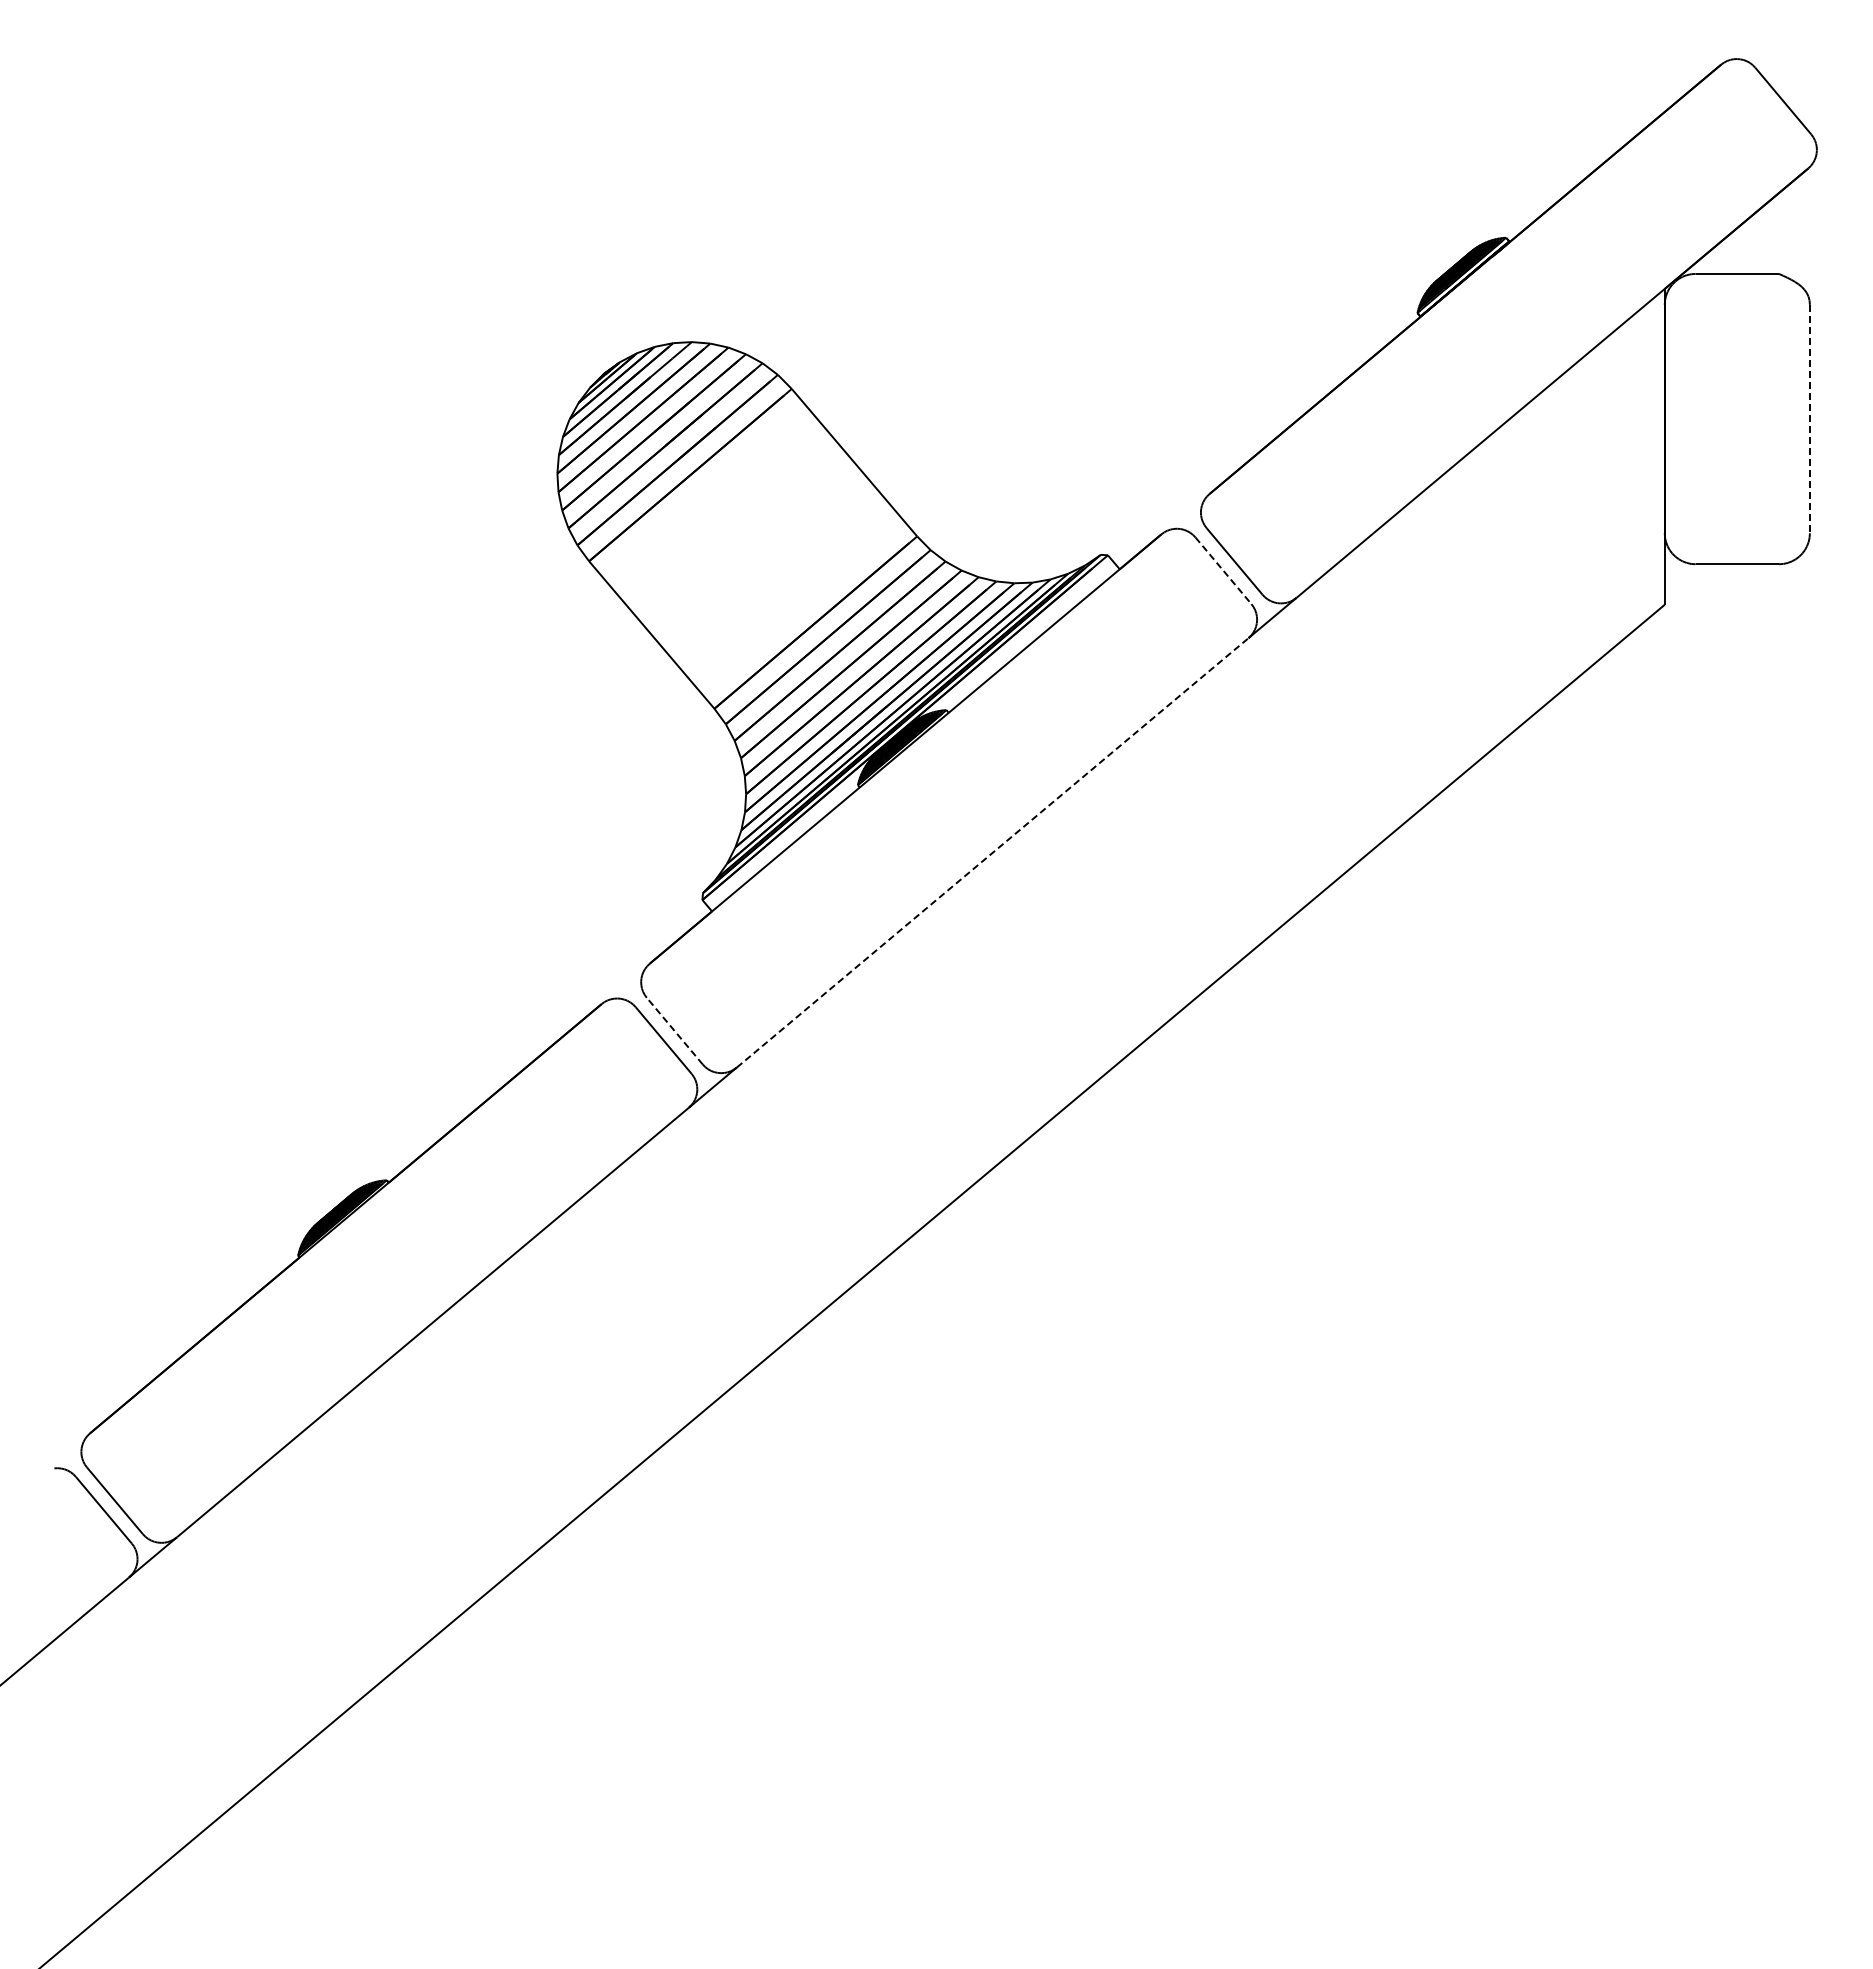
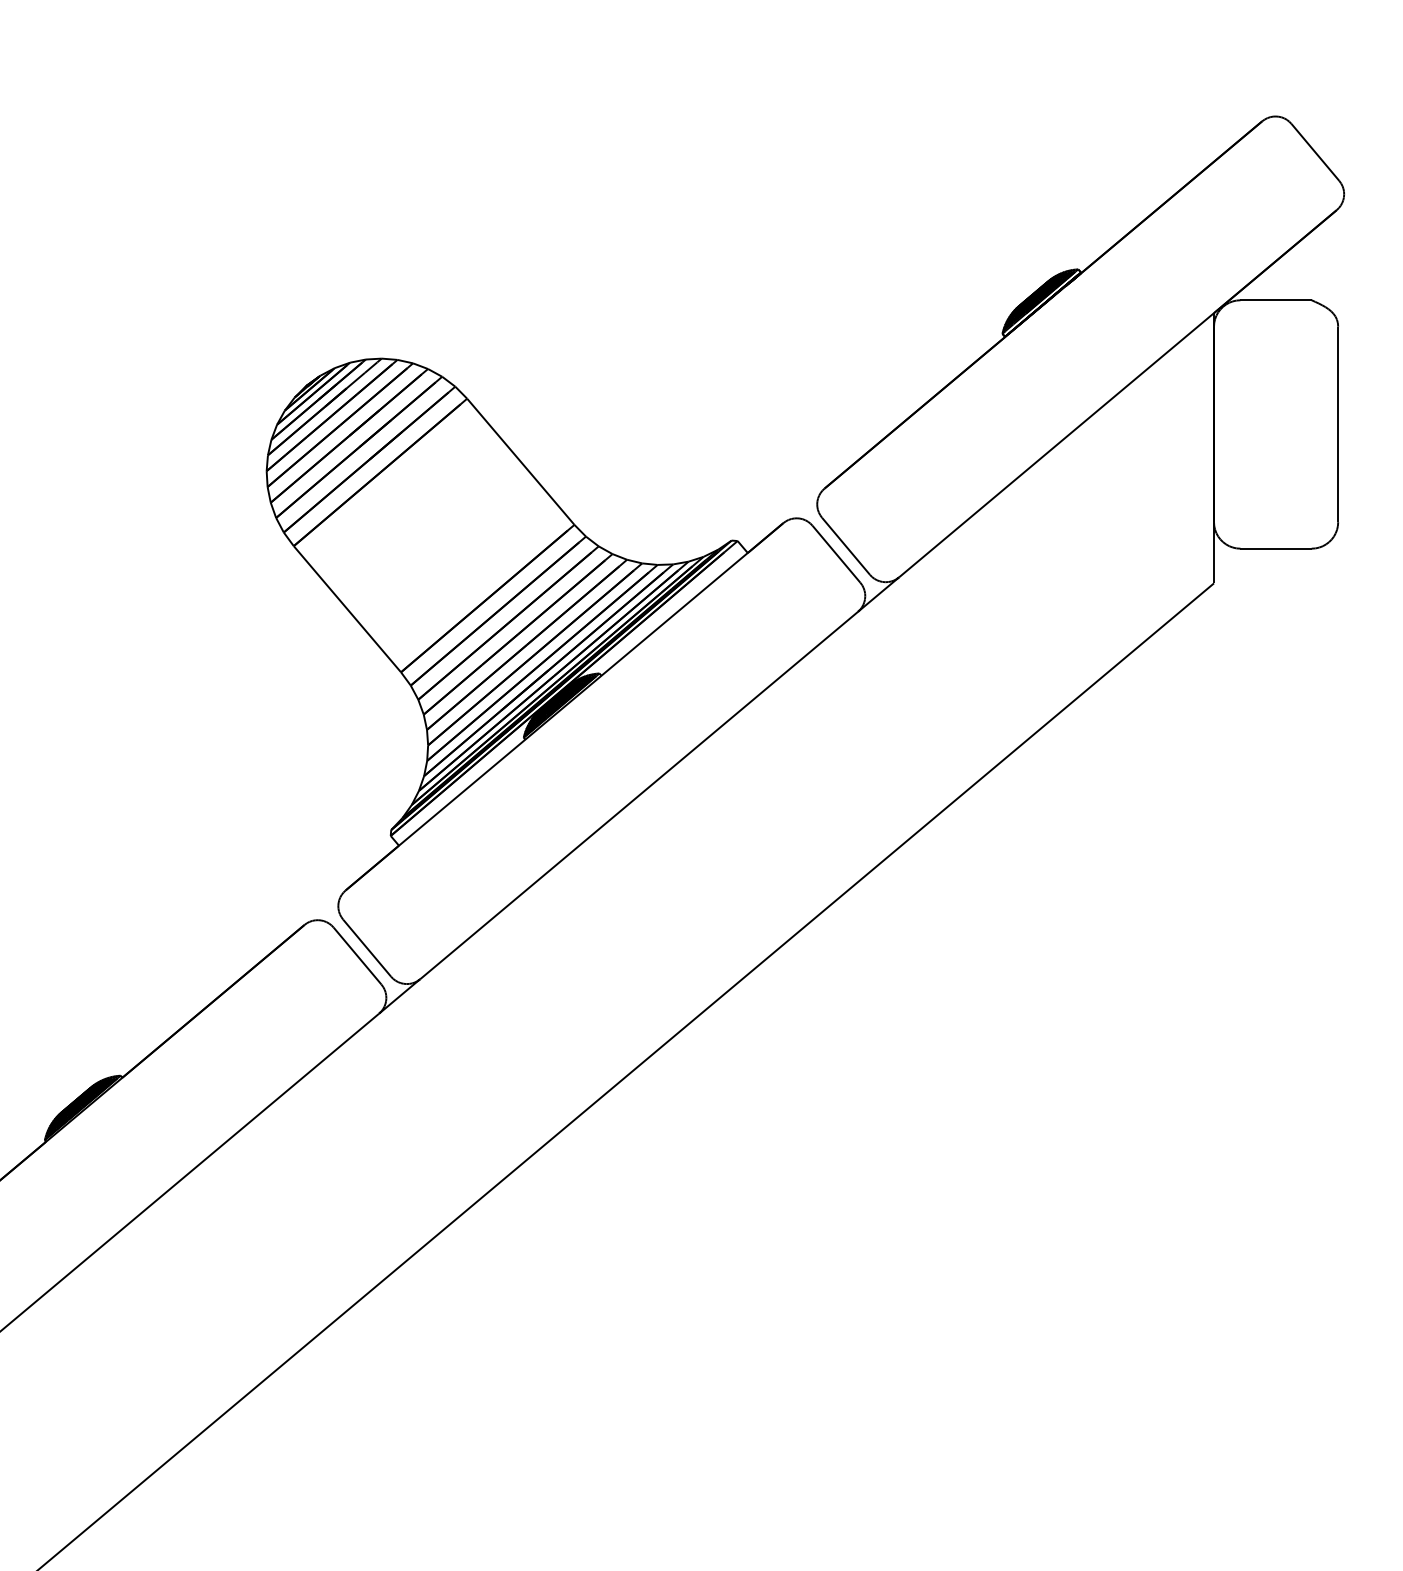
line: (1809, 419) -> (1337, 424), dashed -> solid
line: (1223, 570) -> (836, 554), dashed -> solid
line: (992, 852) -> (638, 795), dashed -> solid
line: (674, 1031) -> (366, 948), dashed -> solid

